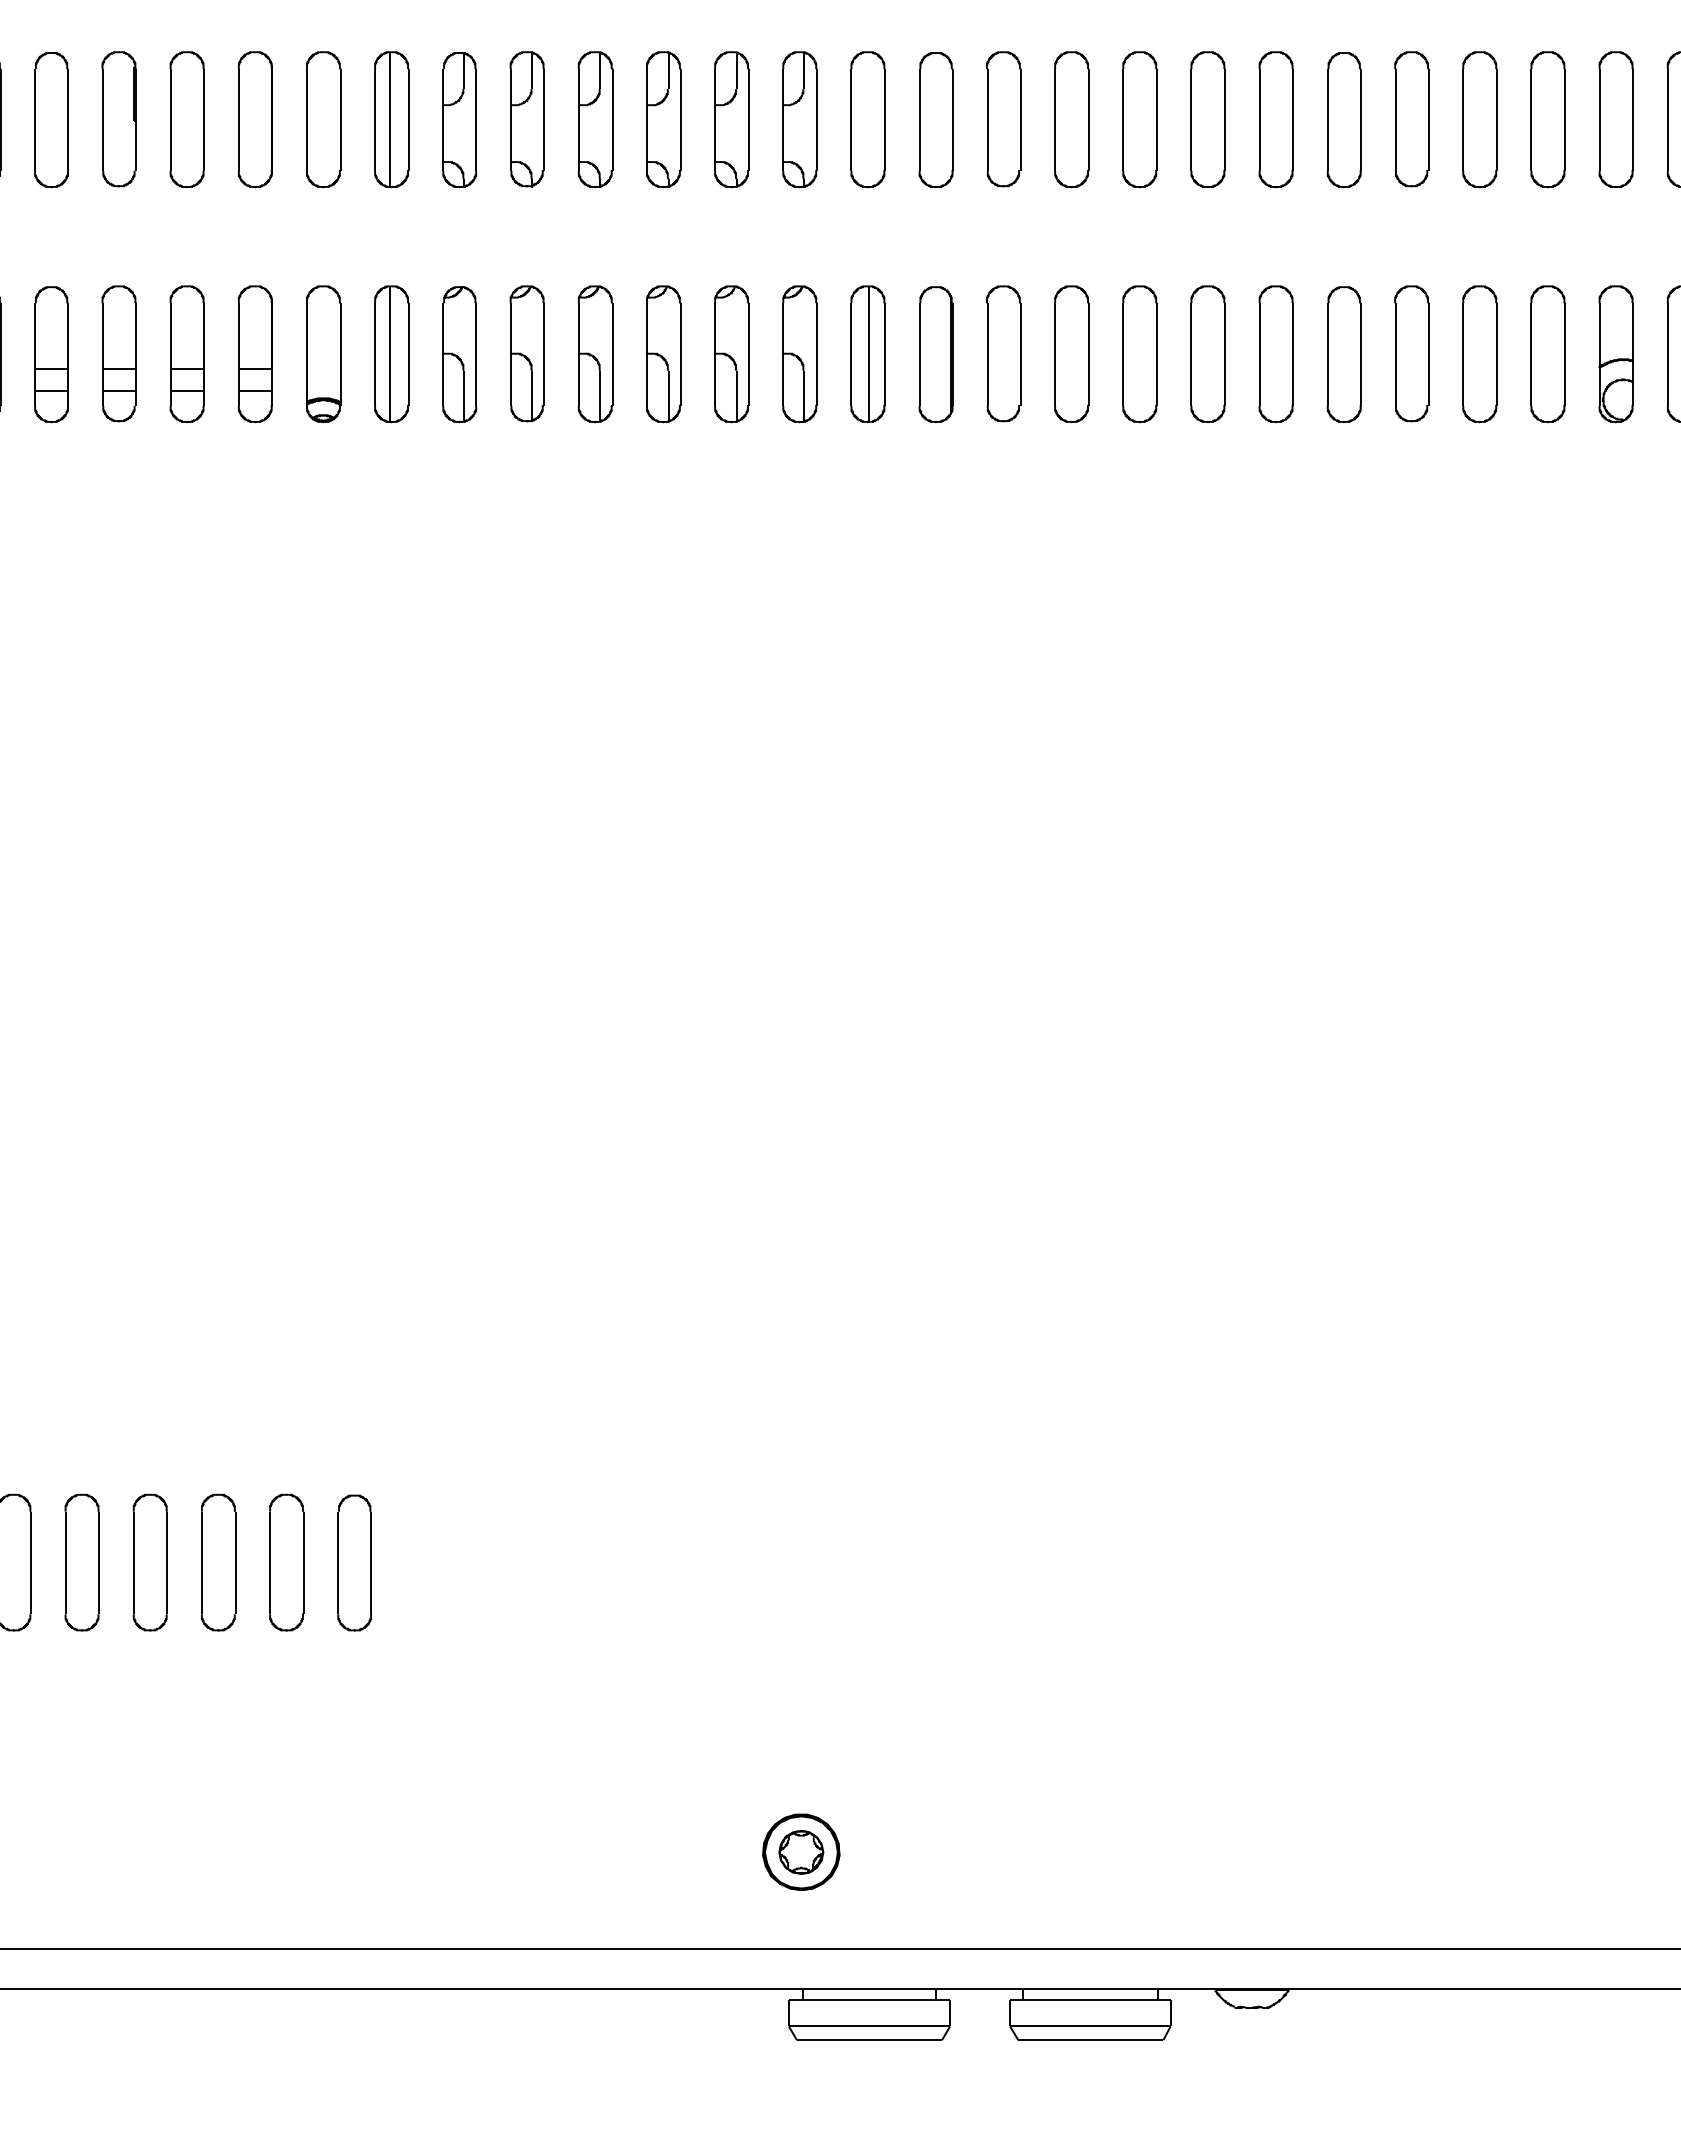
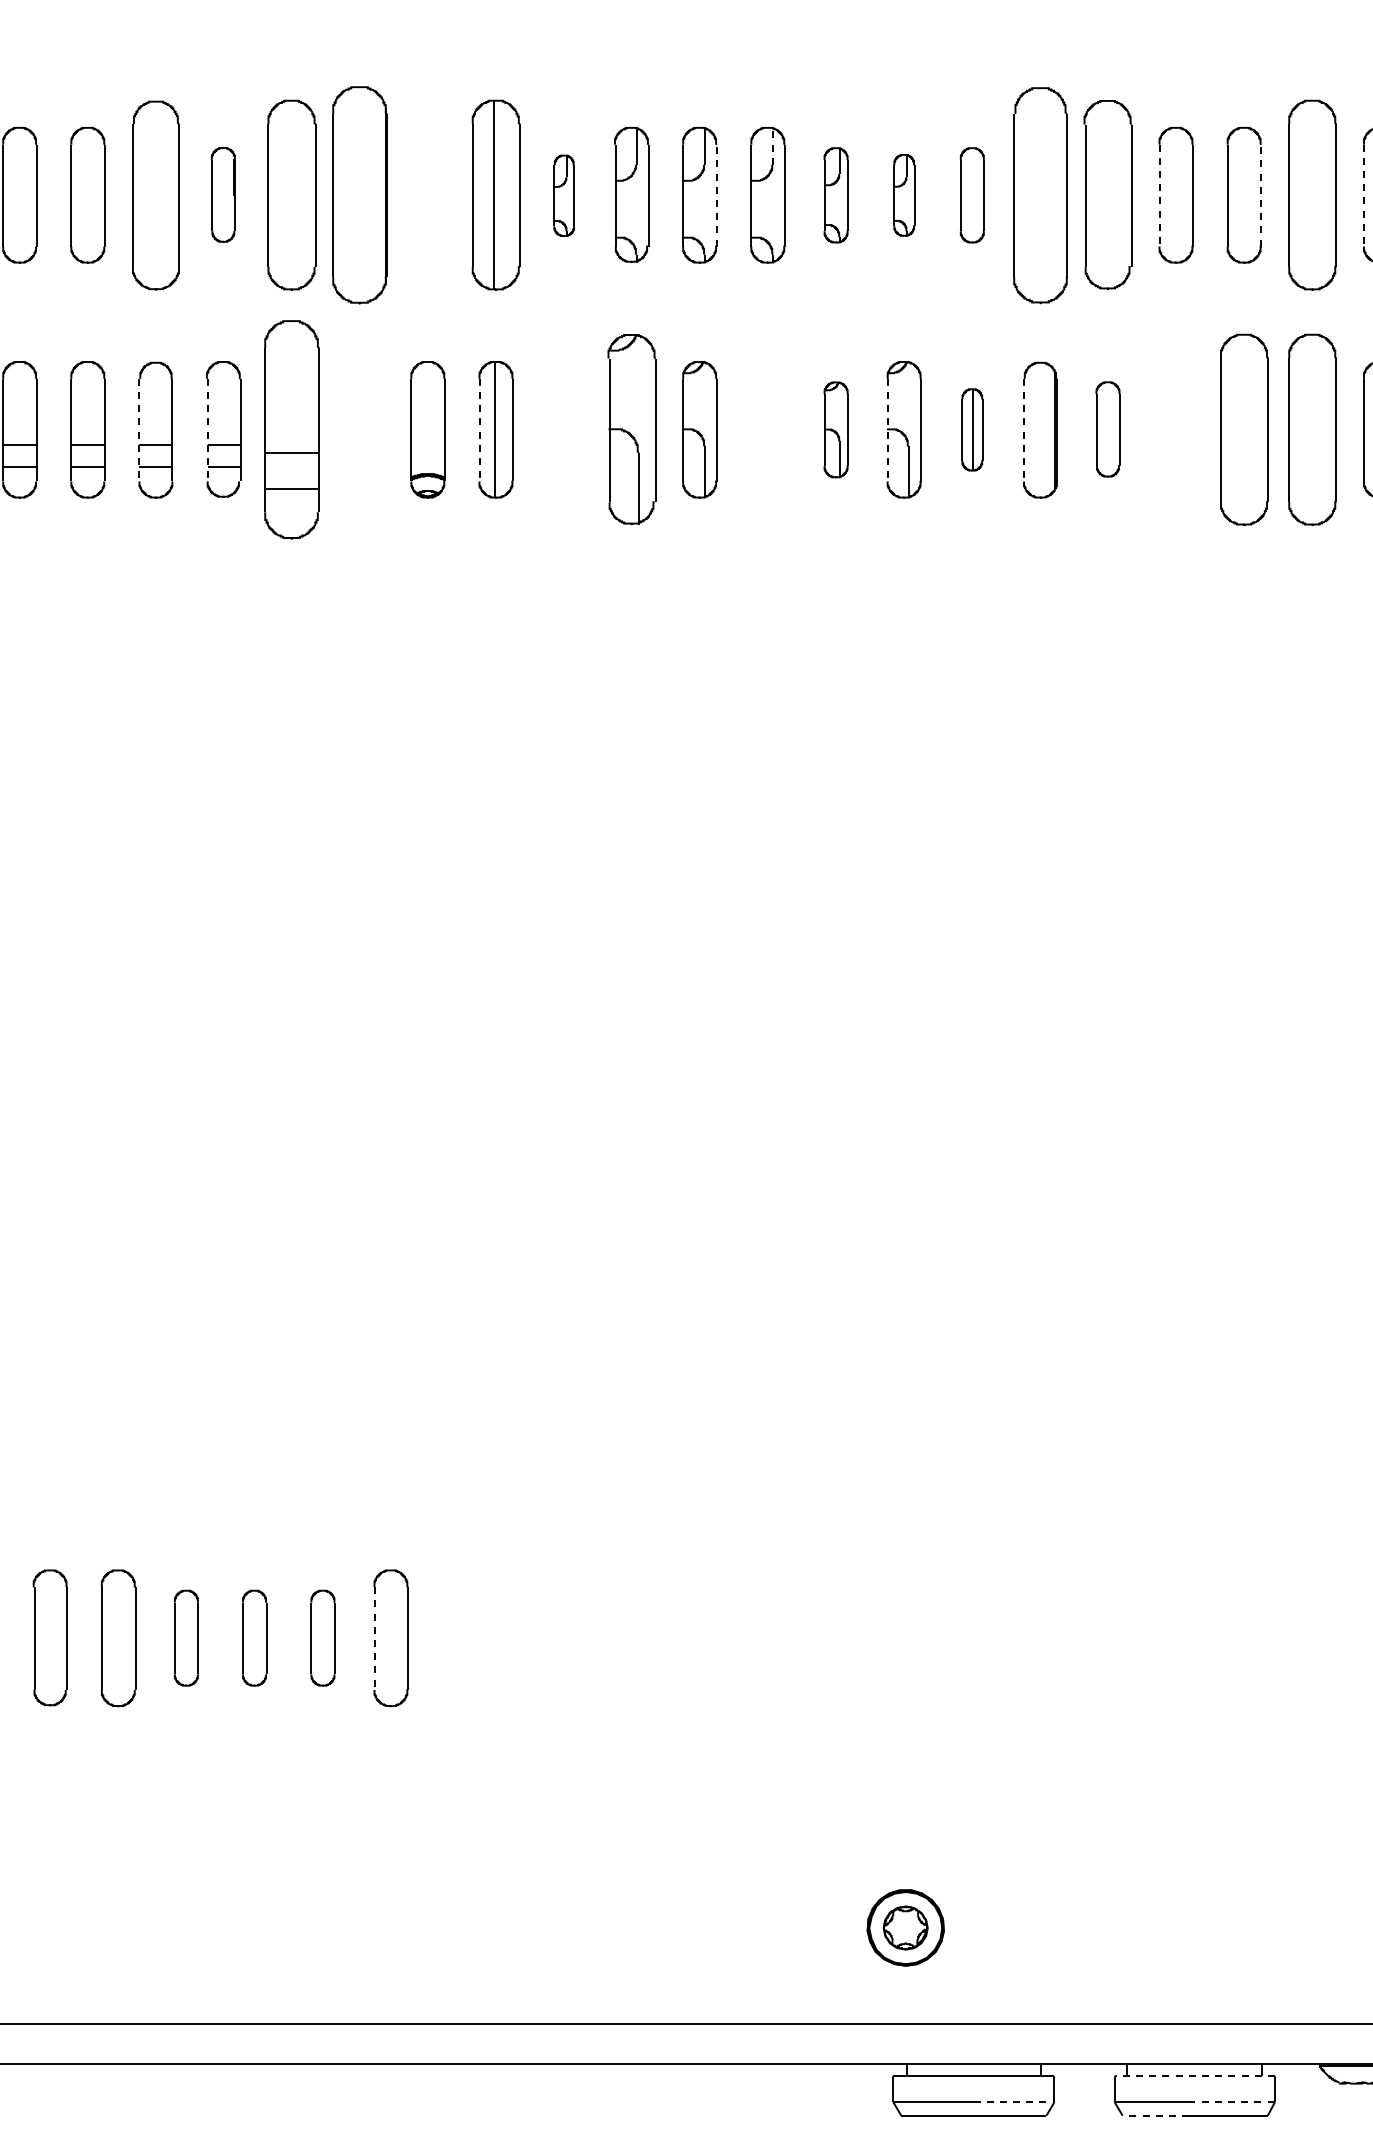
line: (668, 70) -> (772, 146), solid -> dashed
part: (118, 119) -> (222, 195), size x0.7
part: (186, 119) -> (290, 195), size x1.4
part: (255, 119) -> (359, 195), size x1.6
part: (323, 119) -> (427, 195), removed
part: (391, 119) -> (495, 195), size x1.4
line: (612, 119) -> (716, 195), solid -> dashed
part: (731, 119) -> (835, 195), size x0.7
part: (799, 119) -> (903, 195), size x0.6
part: (867, 119) -> (971, 195), size x0.7
part: (1003, 119) -> (1107, 195), size x1.4
line: (1055, 119) -> (1159, 195), solid -> dashed
line: (1156, 119) -> (1260, 195), solid -> dashed
part: (1207, 119) -> (1311, 195), size x1.4
line: (1259, 119) -> (1363, 195), solid -> dashed
part: (51, 120) -> (155, 196), size x1.4
part: (459, 120) -> (563, 196), size x0.6
part: (935, 120) -> (1039, 196), size x1.6
part: (526, 353) -> (630, 429), size x1.4
part: (1003, 353) -> (1107, 429), size x0.7
part: (186, 354) -> (290, 430), size x1.6
part: (255, 354) -> (359, 430), removed
part: (459, 354) -> (563, 430), removed
part: (663, 354) -> (767, 430), removed
part: (731, 354) -> (835, 430), size x0.7
part: (867, 354) -> (971, 430), size x0.6
part: (1071, 354) -> (1175, 430), removed
part: (1139, 354) -> (1243, 430), size x1.4
part: (1207, 354) -> (1311, 430), size x1.4
line: (35, 355) -> (139, 431), solid -> dashed
line: (103, 355) -> (207, 431), solid -> dashed
line: (375, 355) -> (479, 431), solid -> dashed
line: (783, 355) -> (887, 431), solid -> dashed
line: (919, 355) -> (1023, 431), solid -> dashed
part: (81, 1562) -> (185, 1638), size x0.7
part: (149, 1562) -> (253, 1638), size x0.7
part: (218, 1562) -> (322, 1638), size x0.7
part: (354, 1562) -> (458, 1638), removed
line: (270, 1563) -> (374, 1639), solid -> dashed
line: (1089, 2000) -> (1193, 2076), solid -> dashed
line: (910, 2026) -> (1014, 2102), solid -> dashed
line: (1127, 2026) -> (1231, 2102), solid -> dashed
line: (1051, 2040) -> (1155, 2116), solid -> dashed

